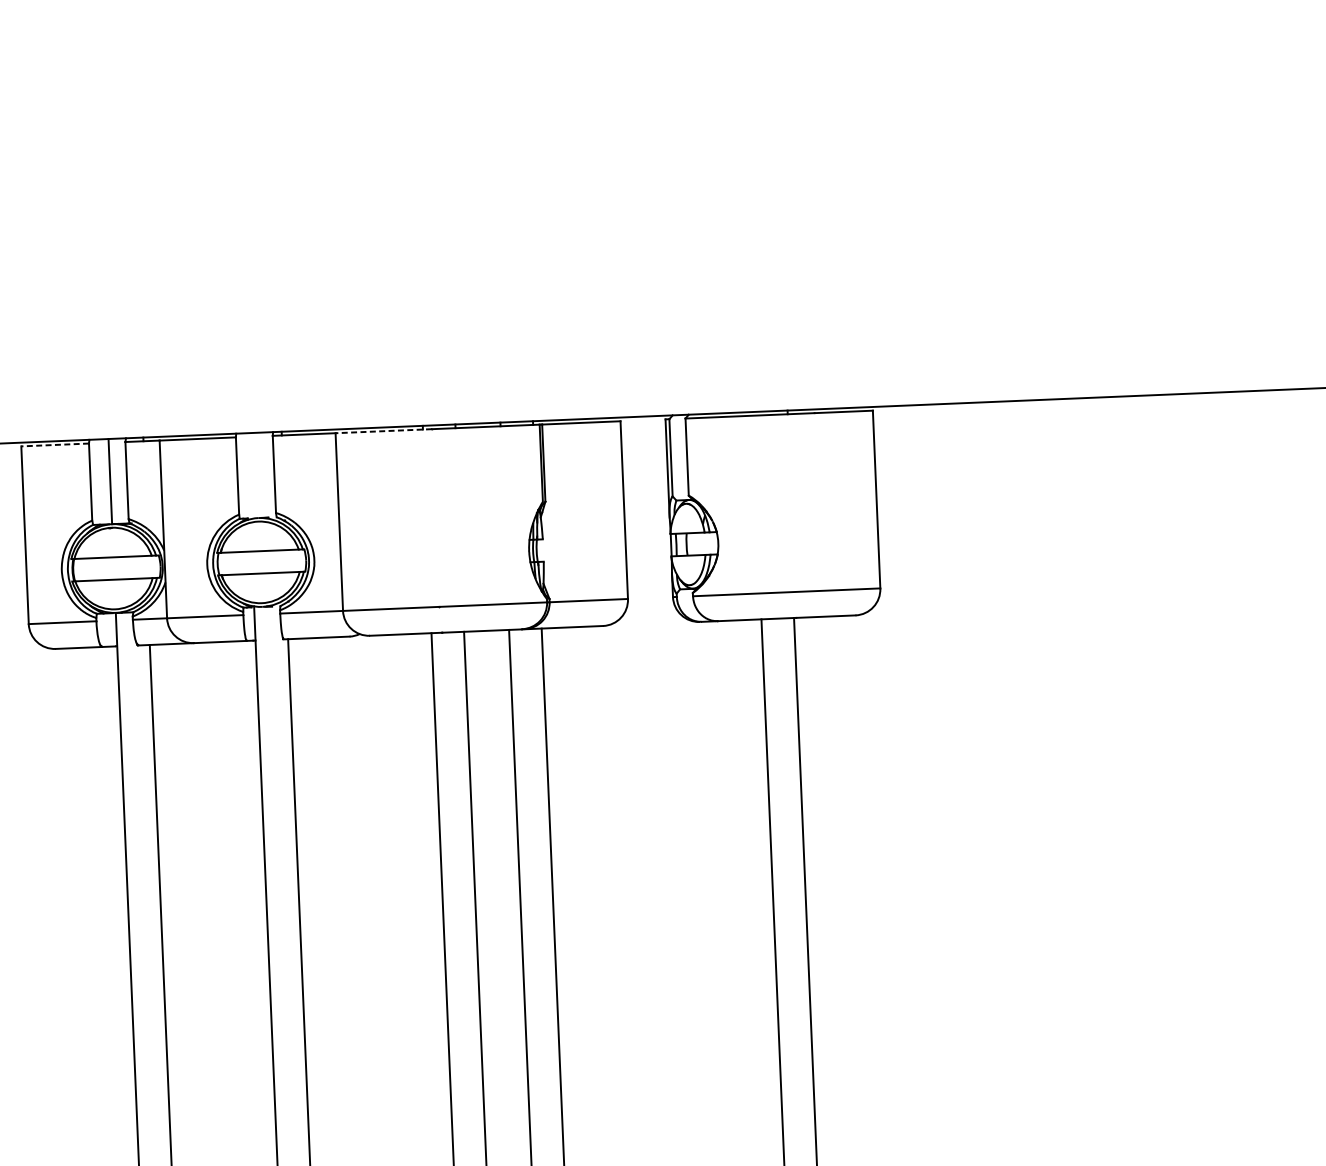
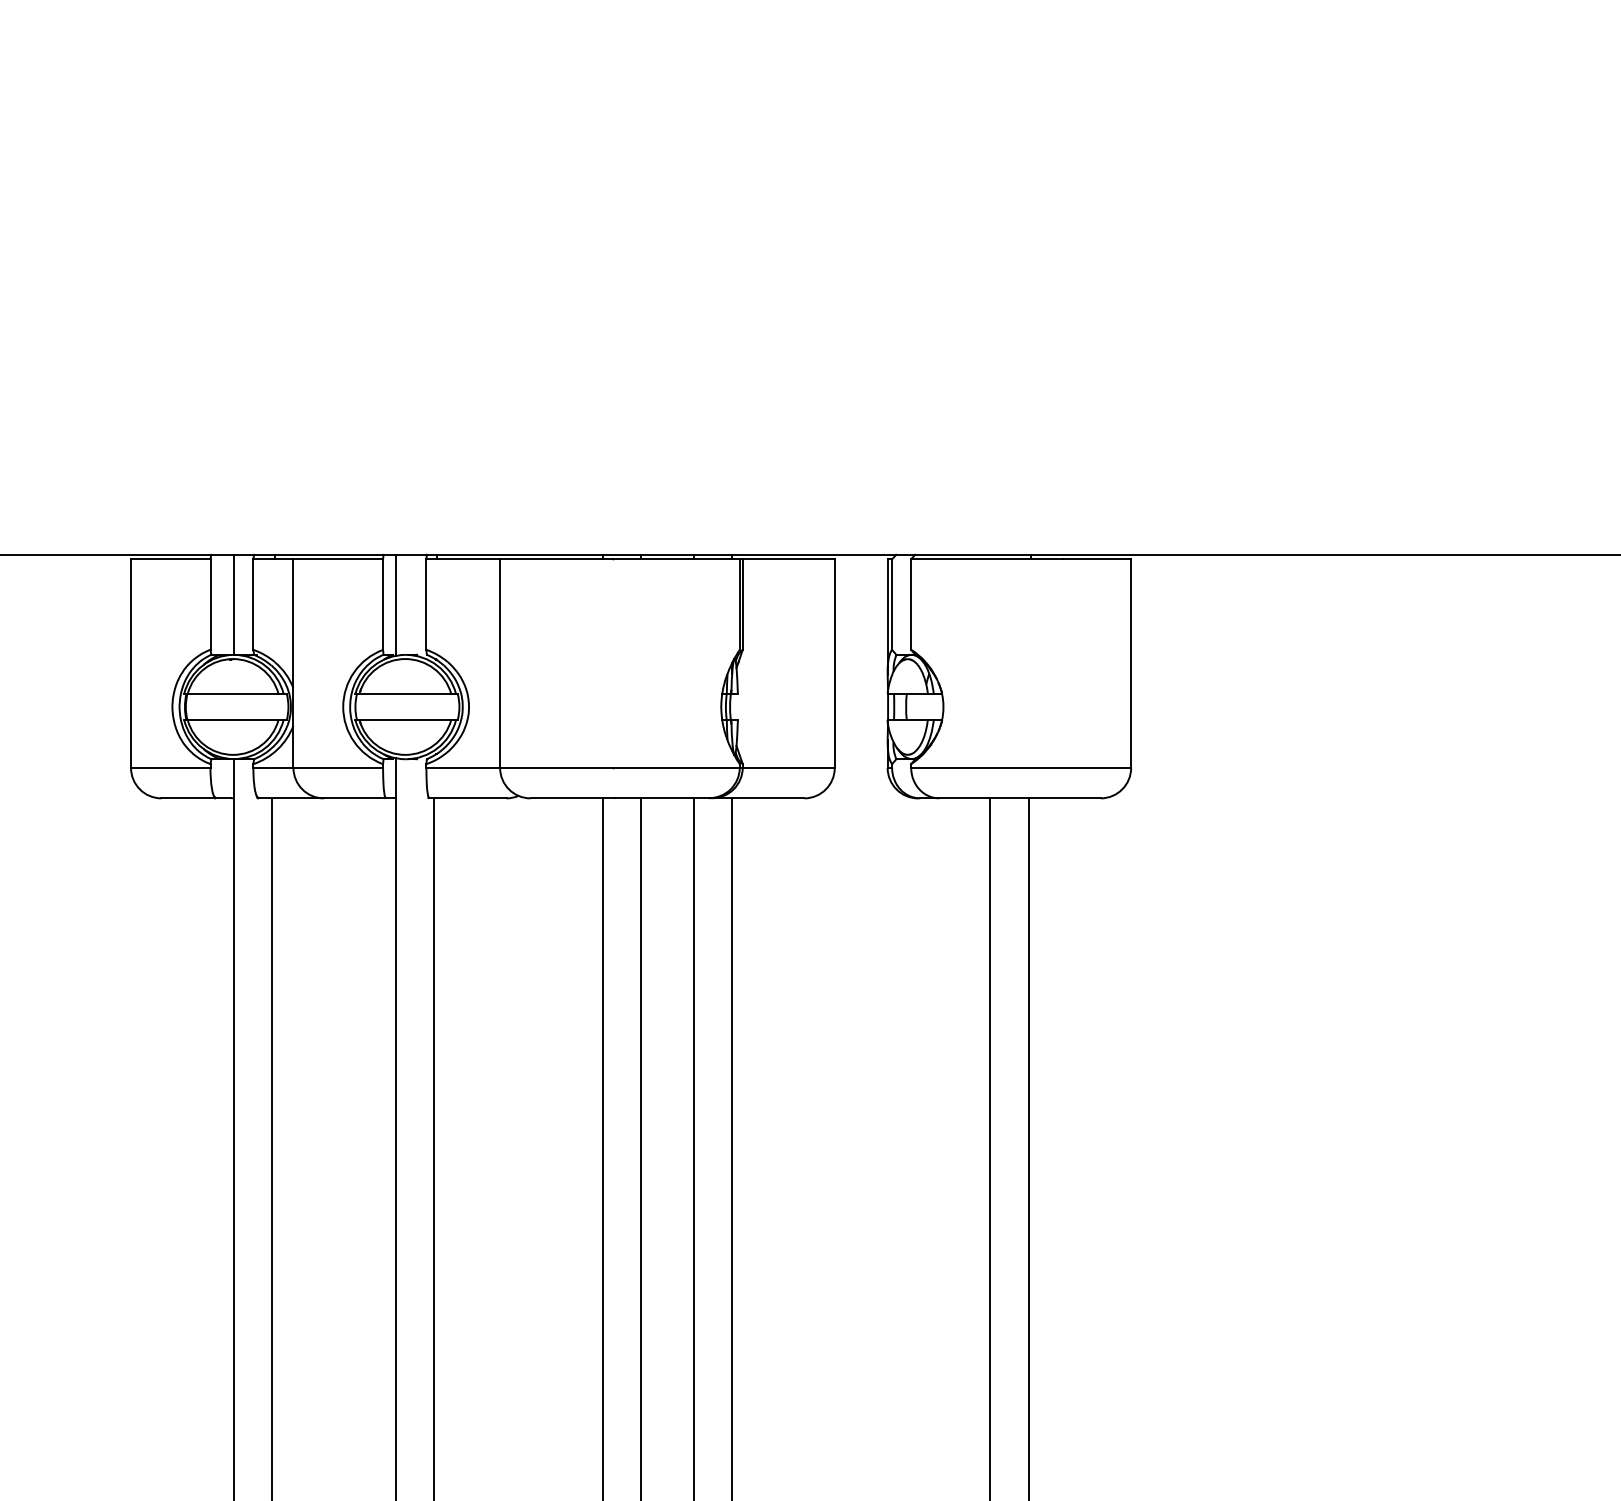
line: (383, 431) -> (556, 559), dashed -> solid
line: (54, 445) -> (170, 559), dashed -> solid
line: (248, 475) -> (396, 604), added

